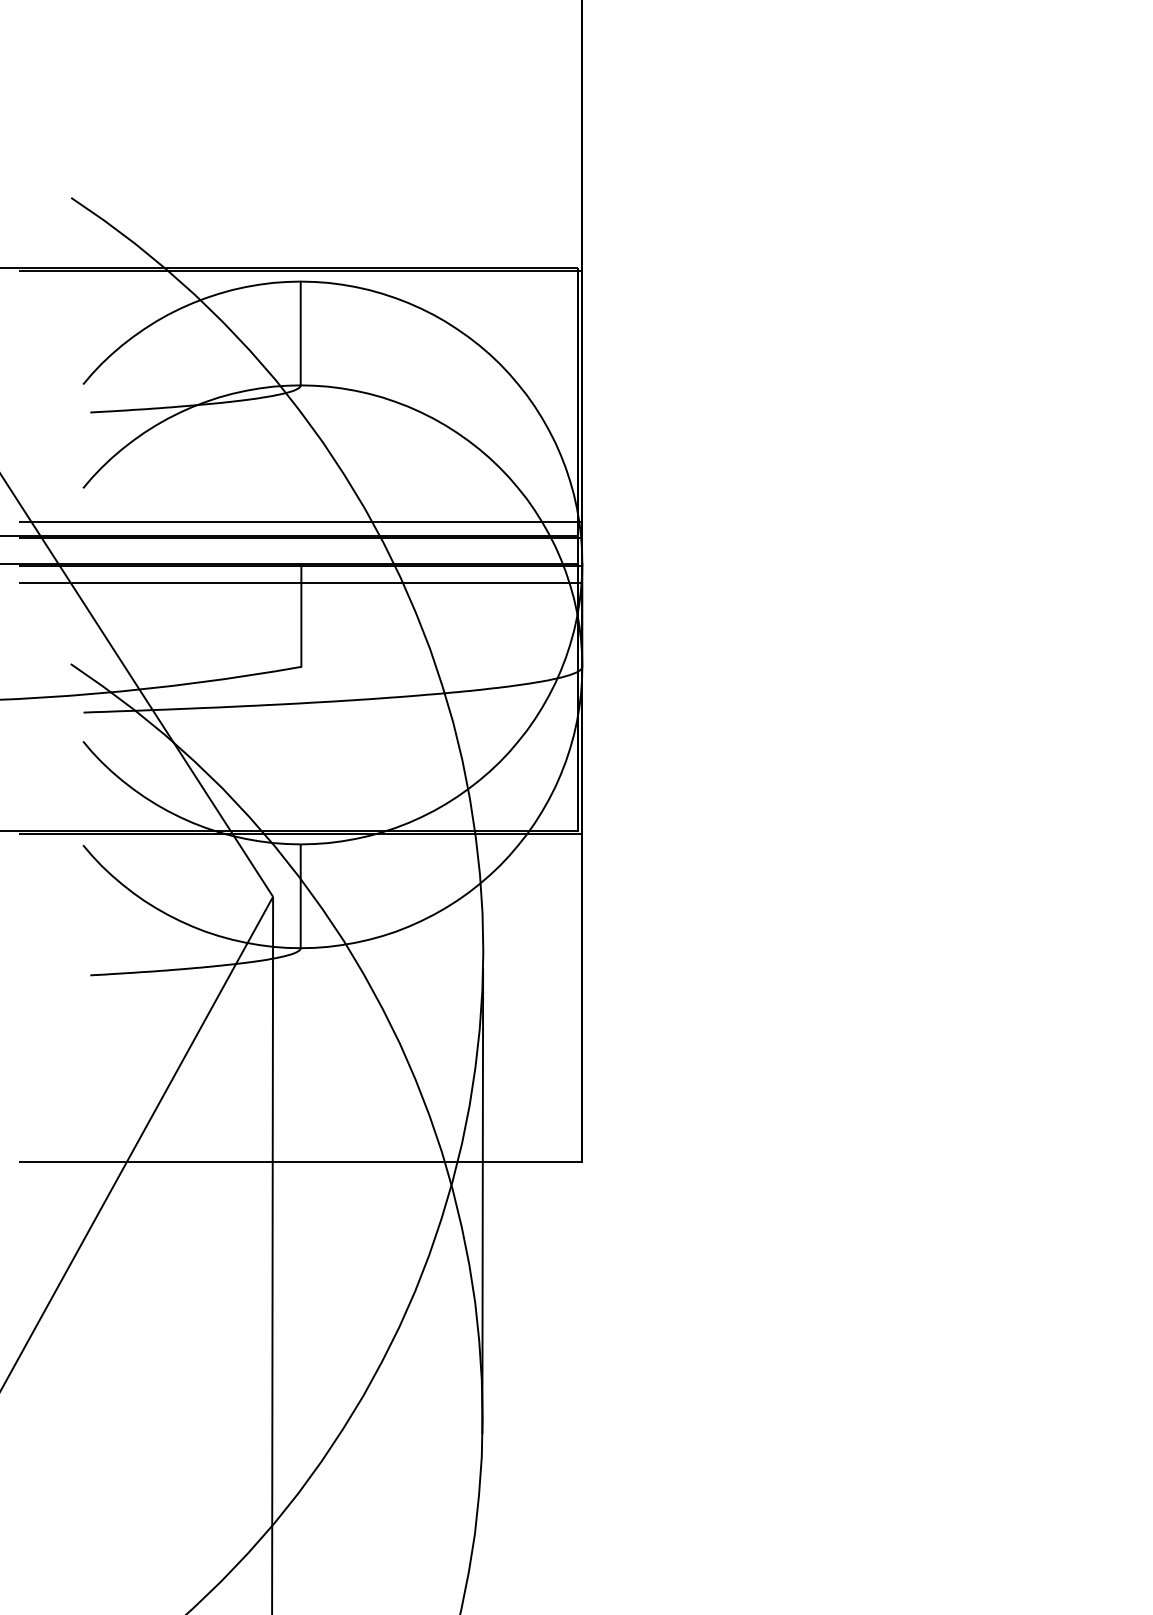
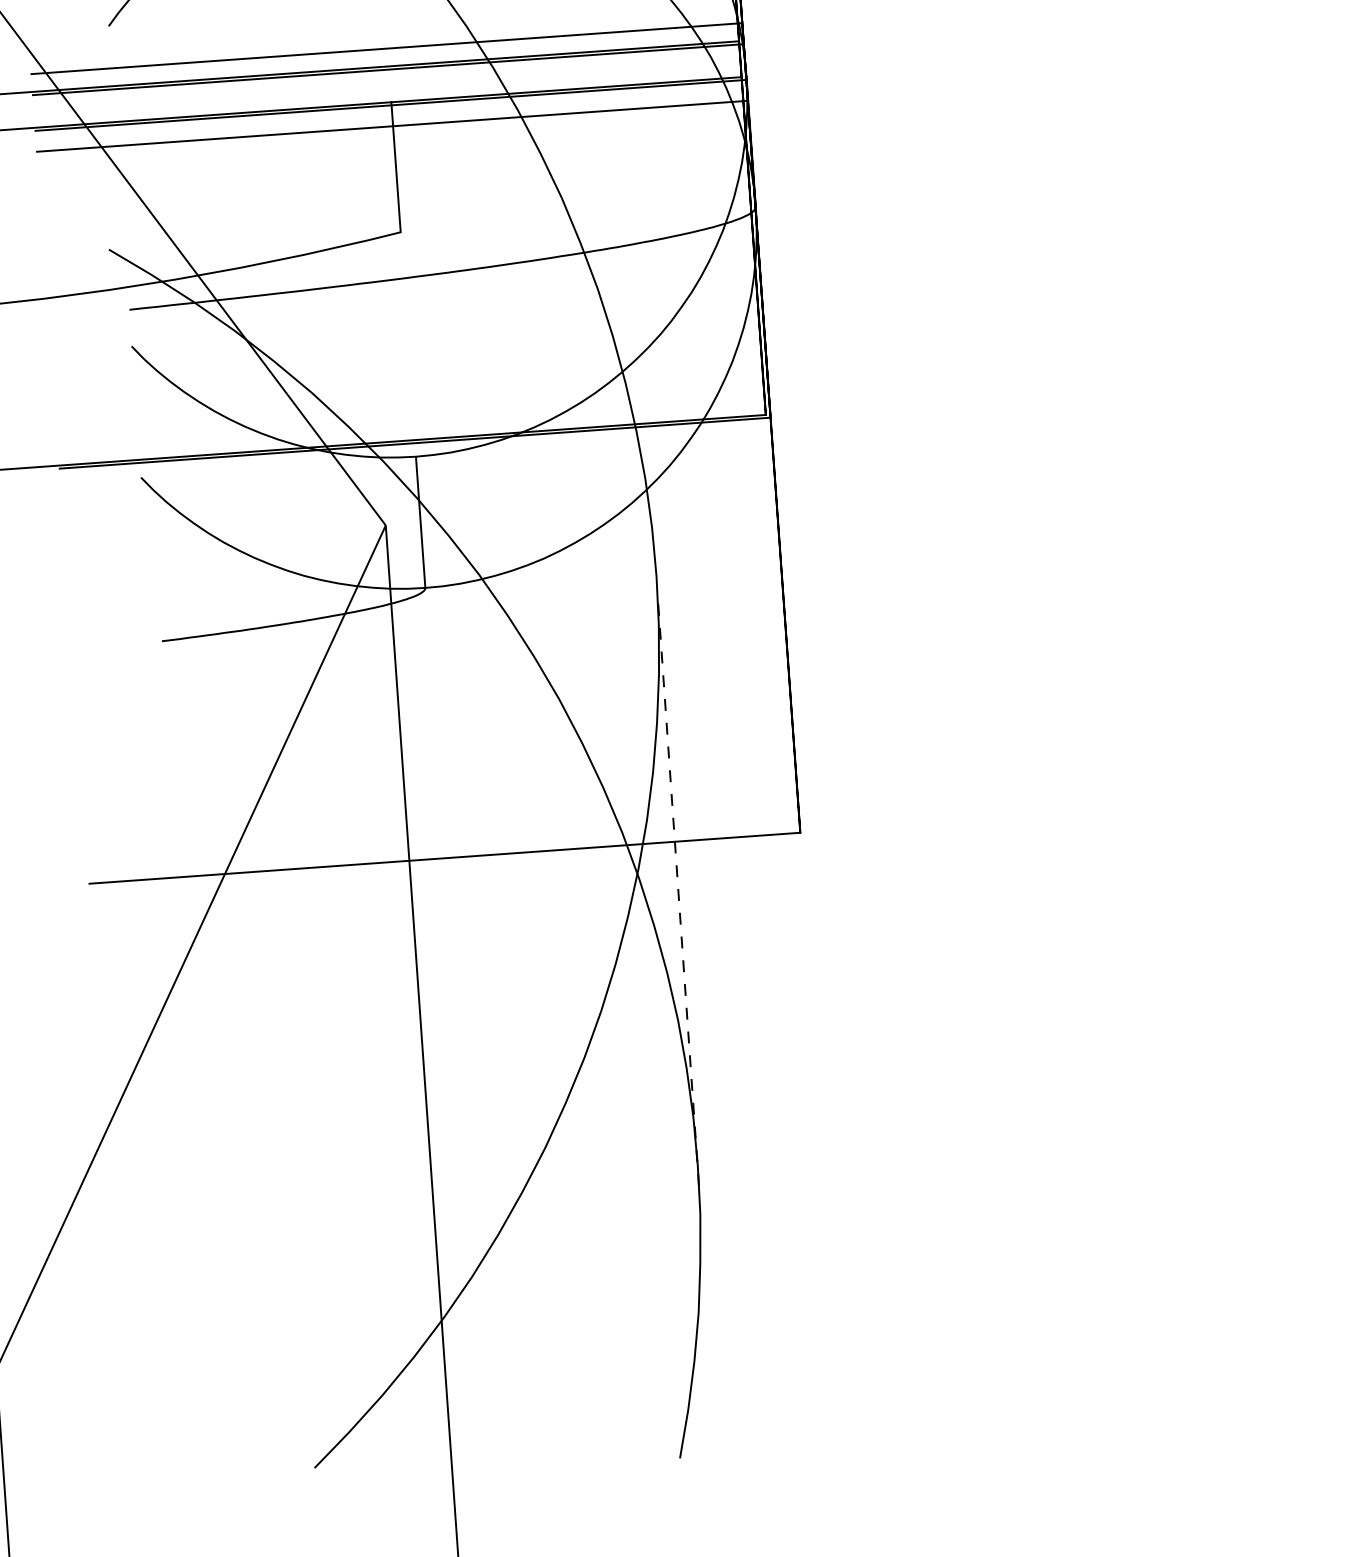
line: (482, 1201) -> (678, 891), solid -> dashed

